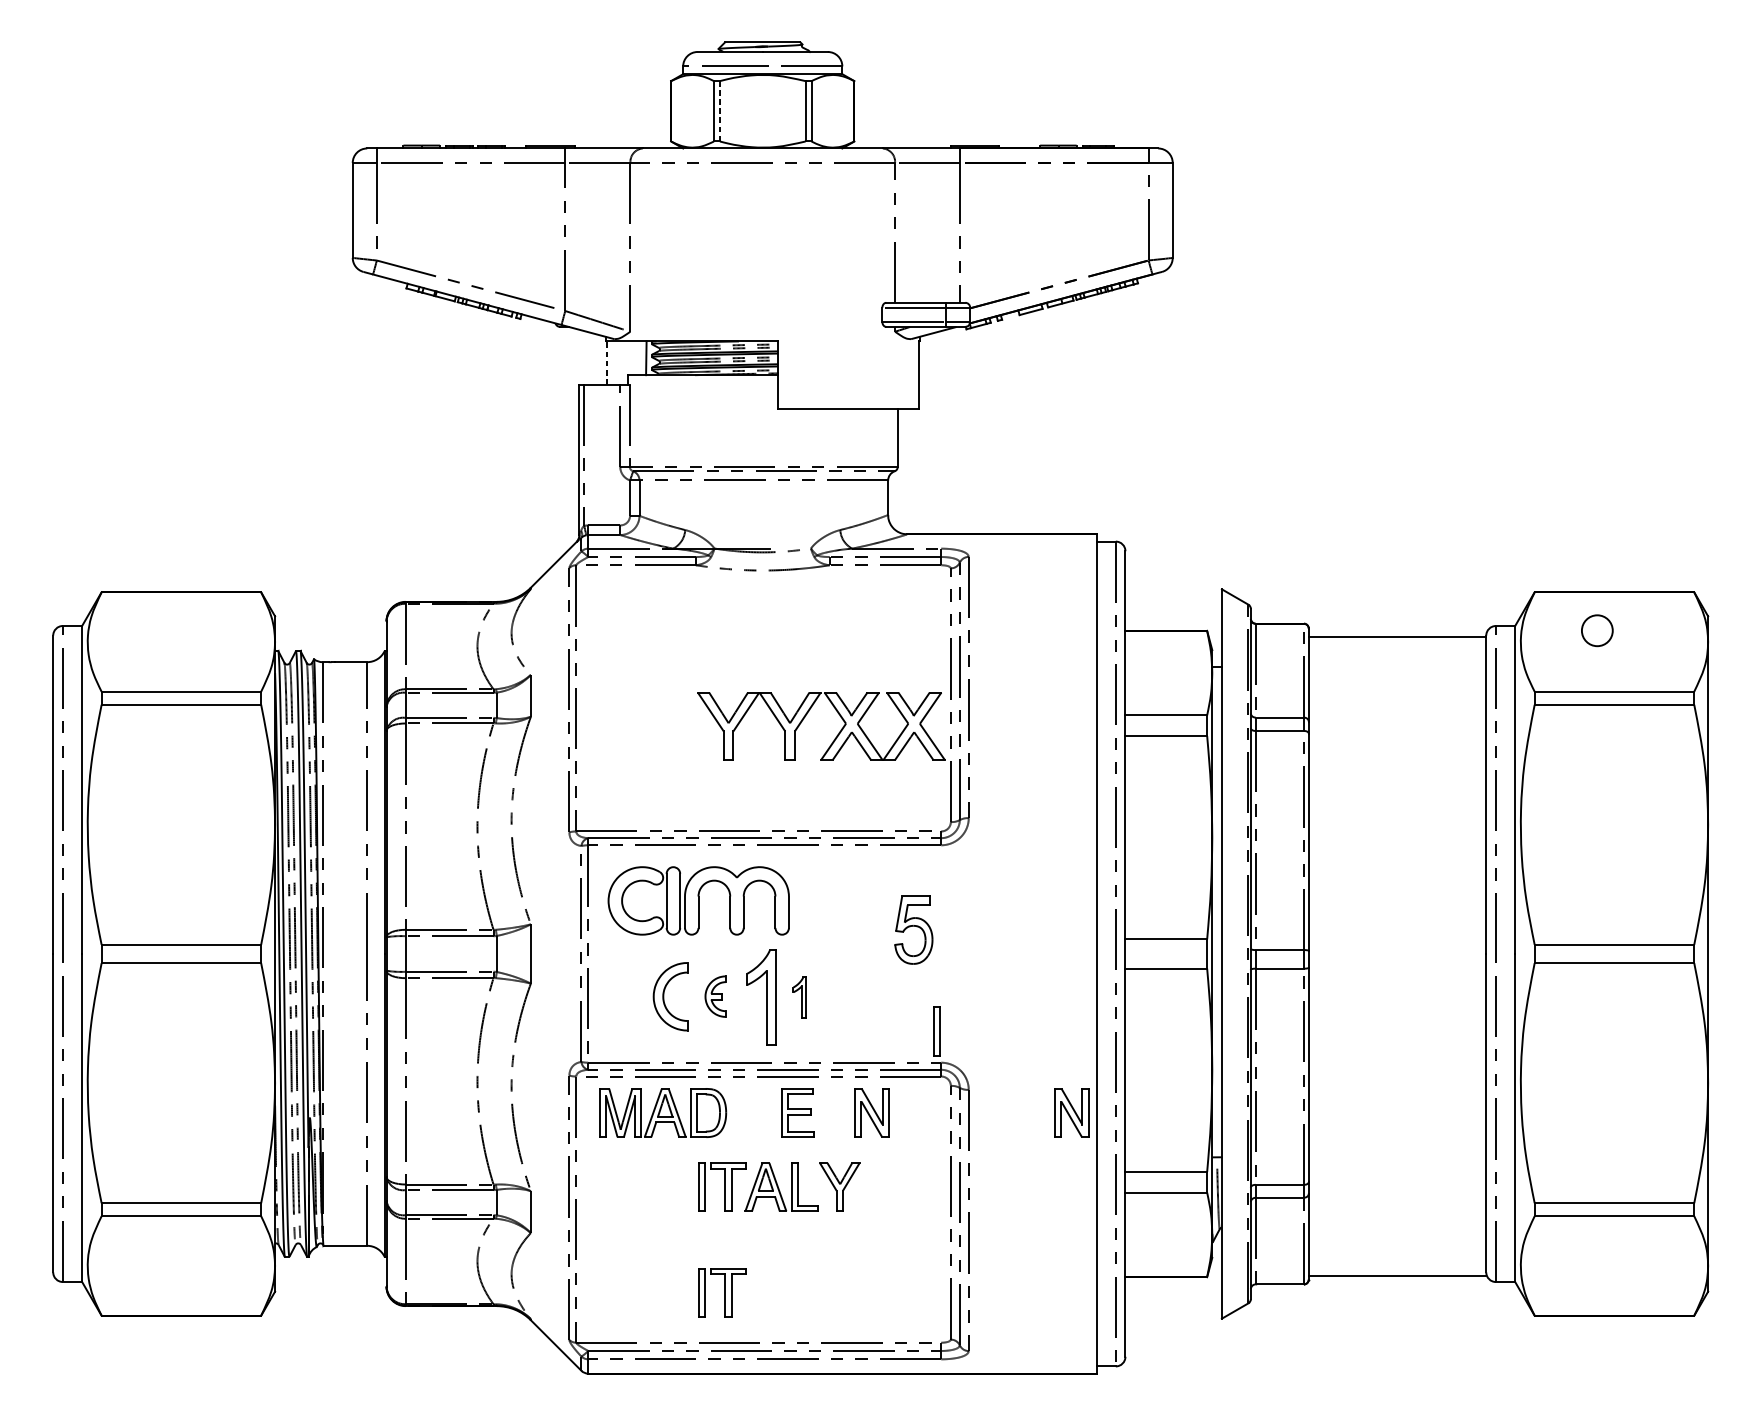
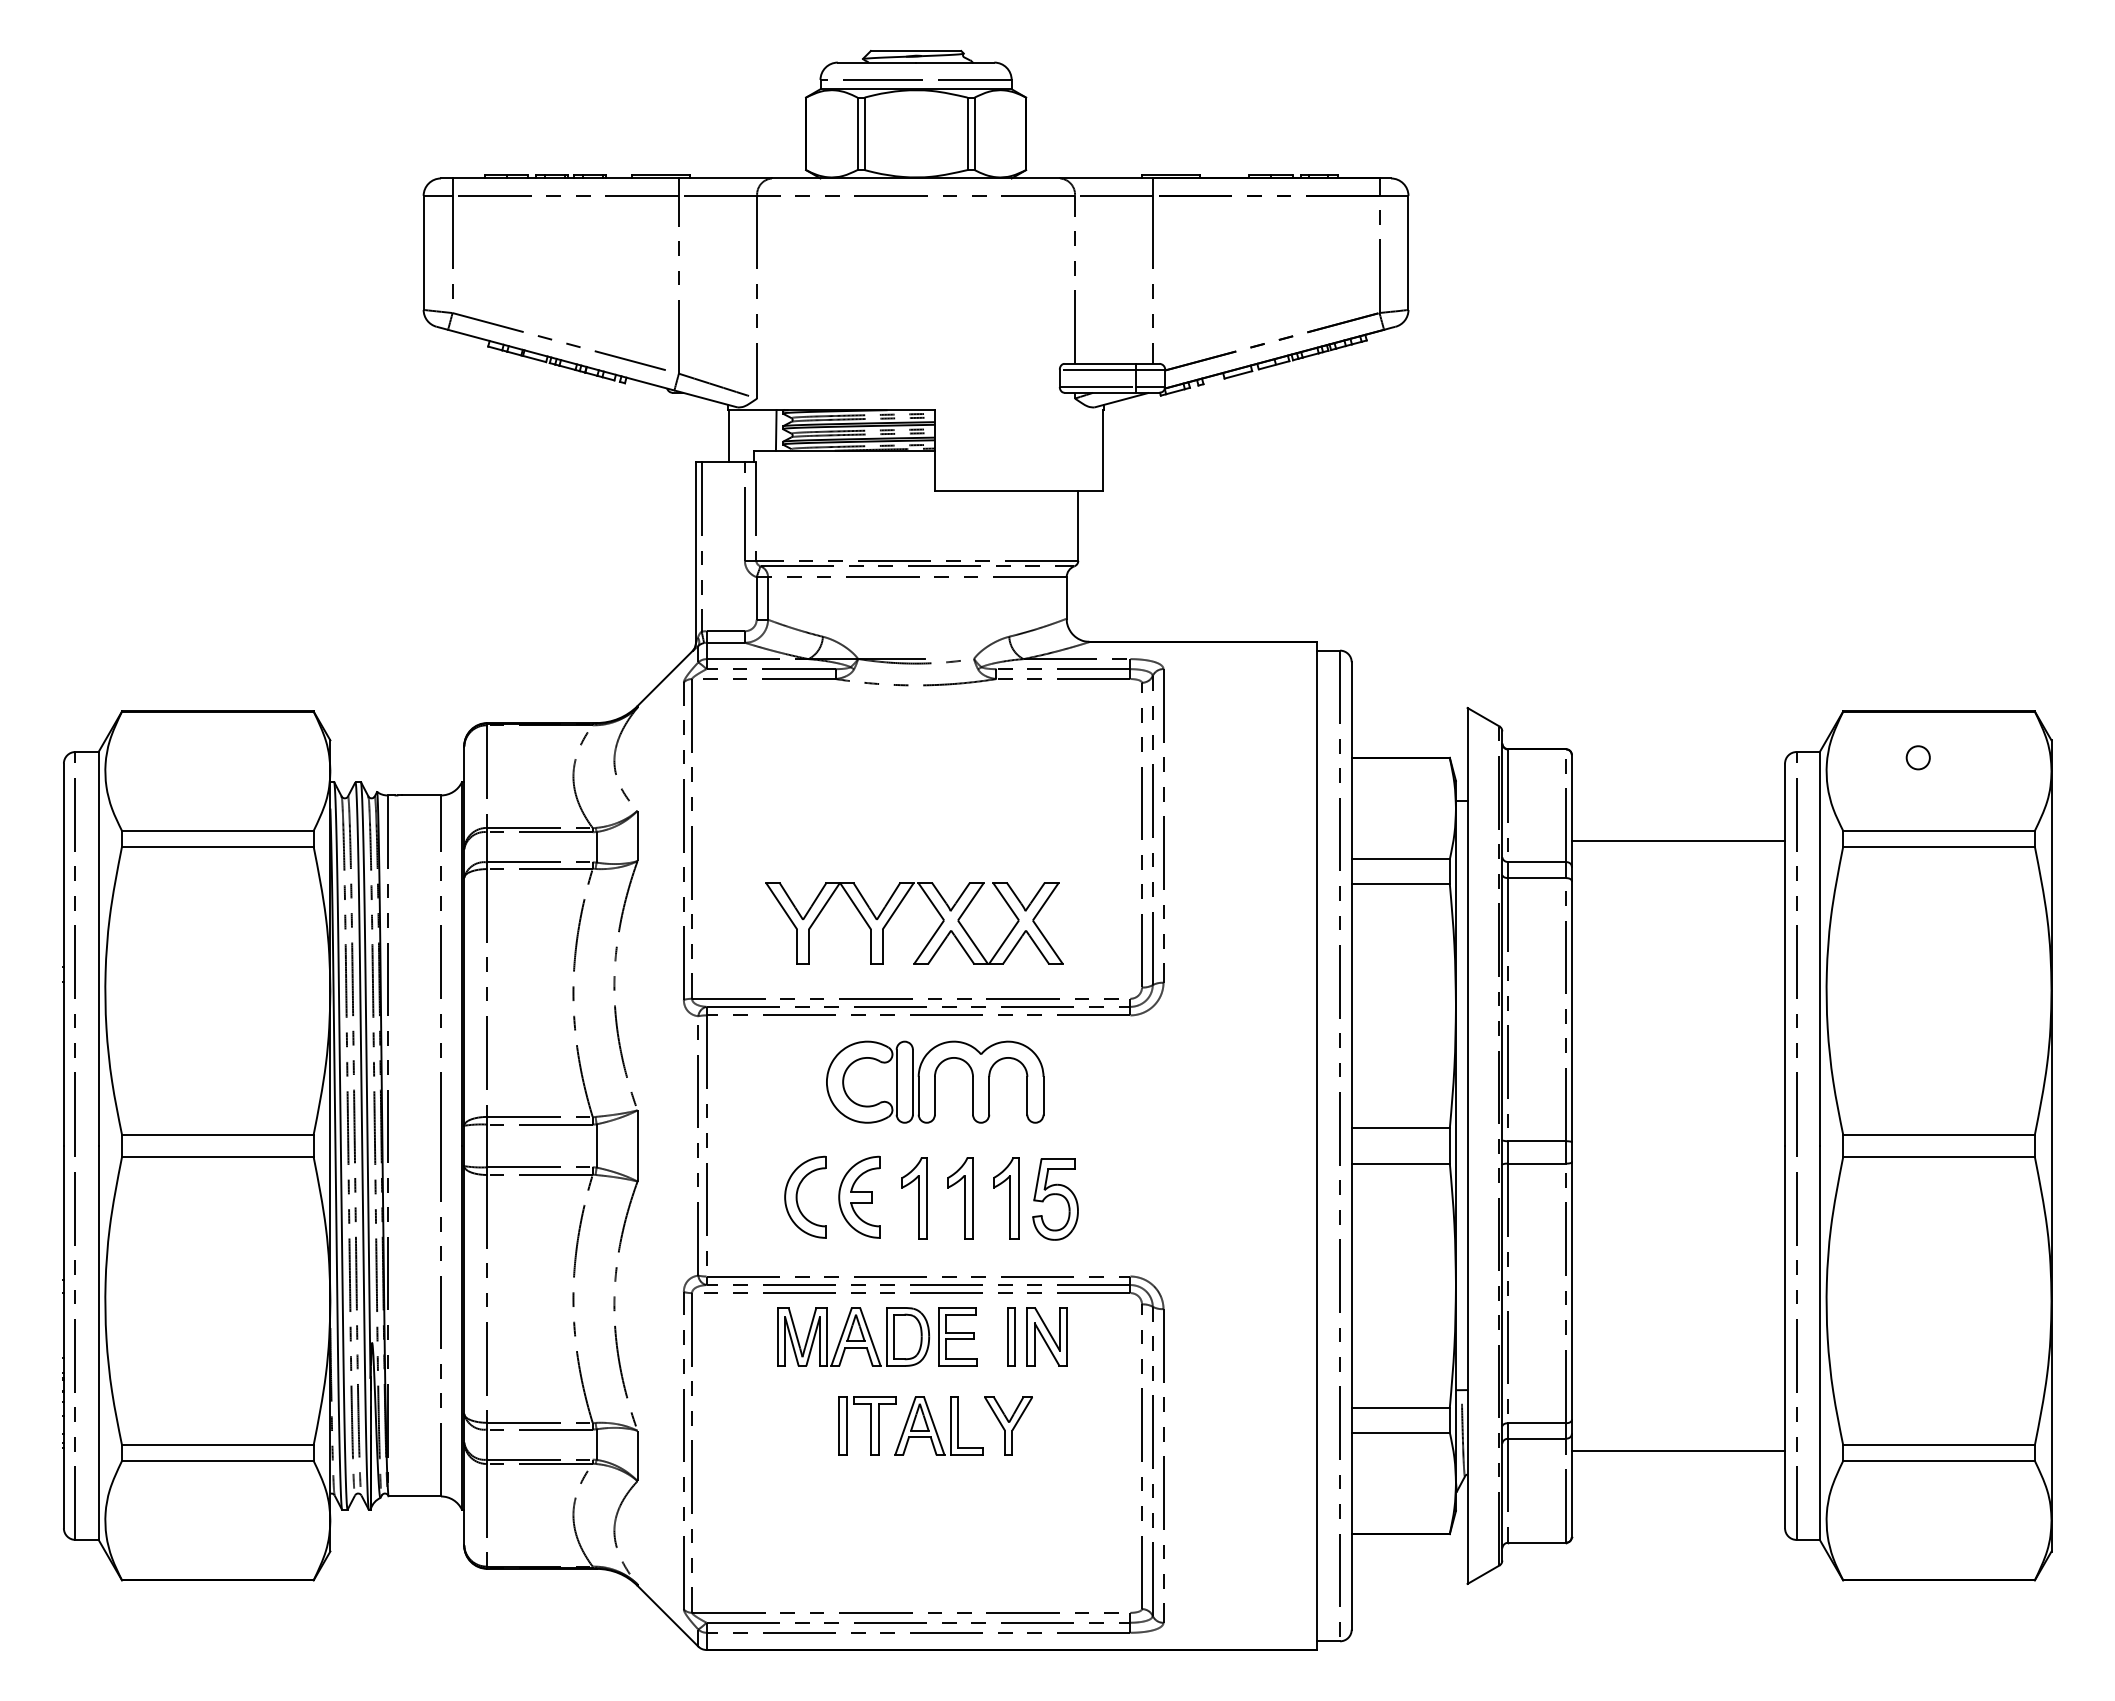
line: (719, 111) -> (864, 133), dashed -> solid
line: (606, 362) -> (728, 435), dashed -> solid
circle: (1596, 630) -> (1917, 757), size x0.62
line: (1397, 637) -> (1678, 840), moved
part: (835, 737) -> (931, 936), moved
part: (698, 900) -> (935, 1081), moved
part: (913, 930) -> (1055, 1199), moved
part: (715, 996) -> (859, 1196), size x1.67
part: (761, 997) -> (914, 1198), size x0.71
part: (799, 997) -> (960, 1198), size x1.67
part: (838, 997) -> (1006, 1198), added
part: (937, 1031) -> (1011, 1336), moved
part: (663, 1112) -> (853, 1336), moved
part: (1071, 1112) -> (1286, 1336), removed
line: (1397, 1276) -> (1678, 1451), moved
part: (722, 1292) -> (867, 1552), removed

